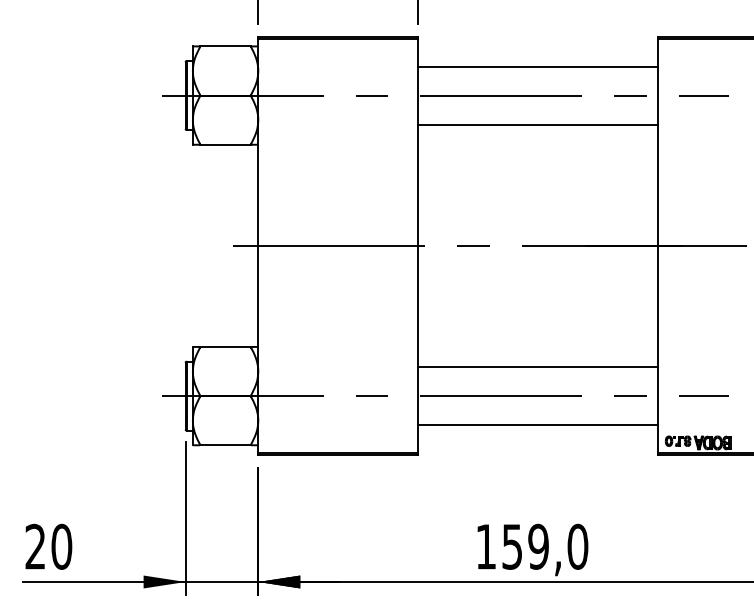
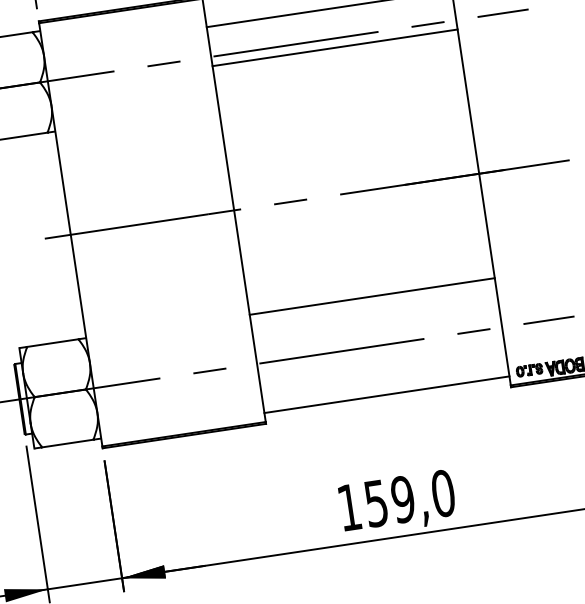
line: (538, 124) -> (335, 47), moved
line: (538, 367) -> (372, 296), moved
line: (538, 425) -> (387, 394), moved

